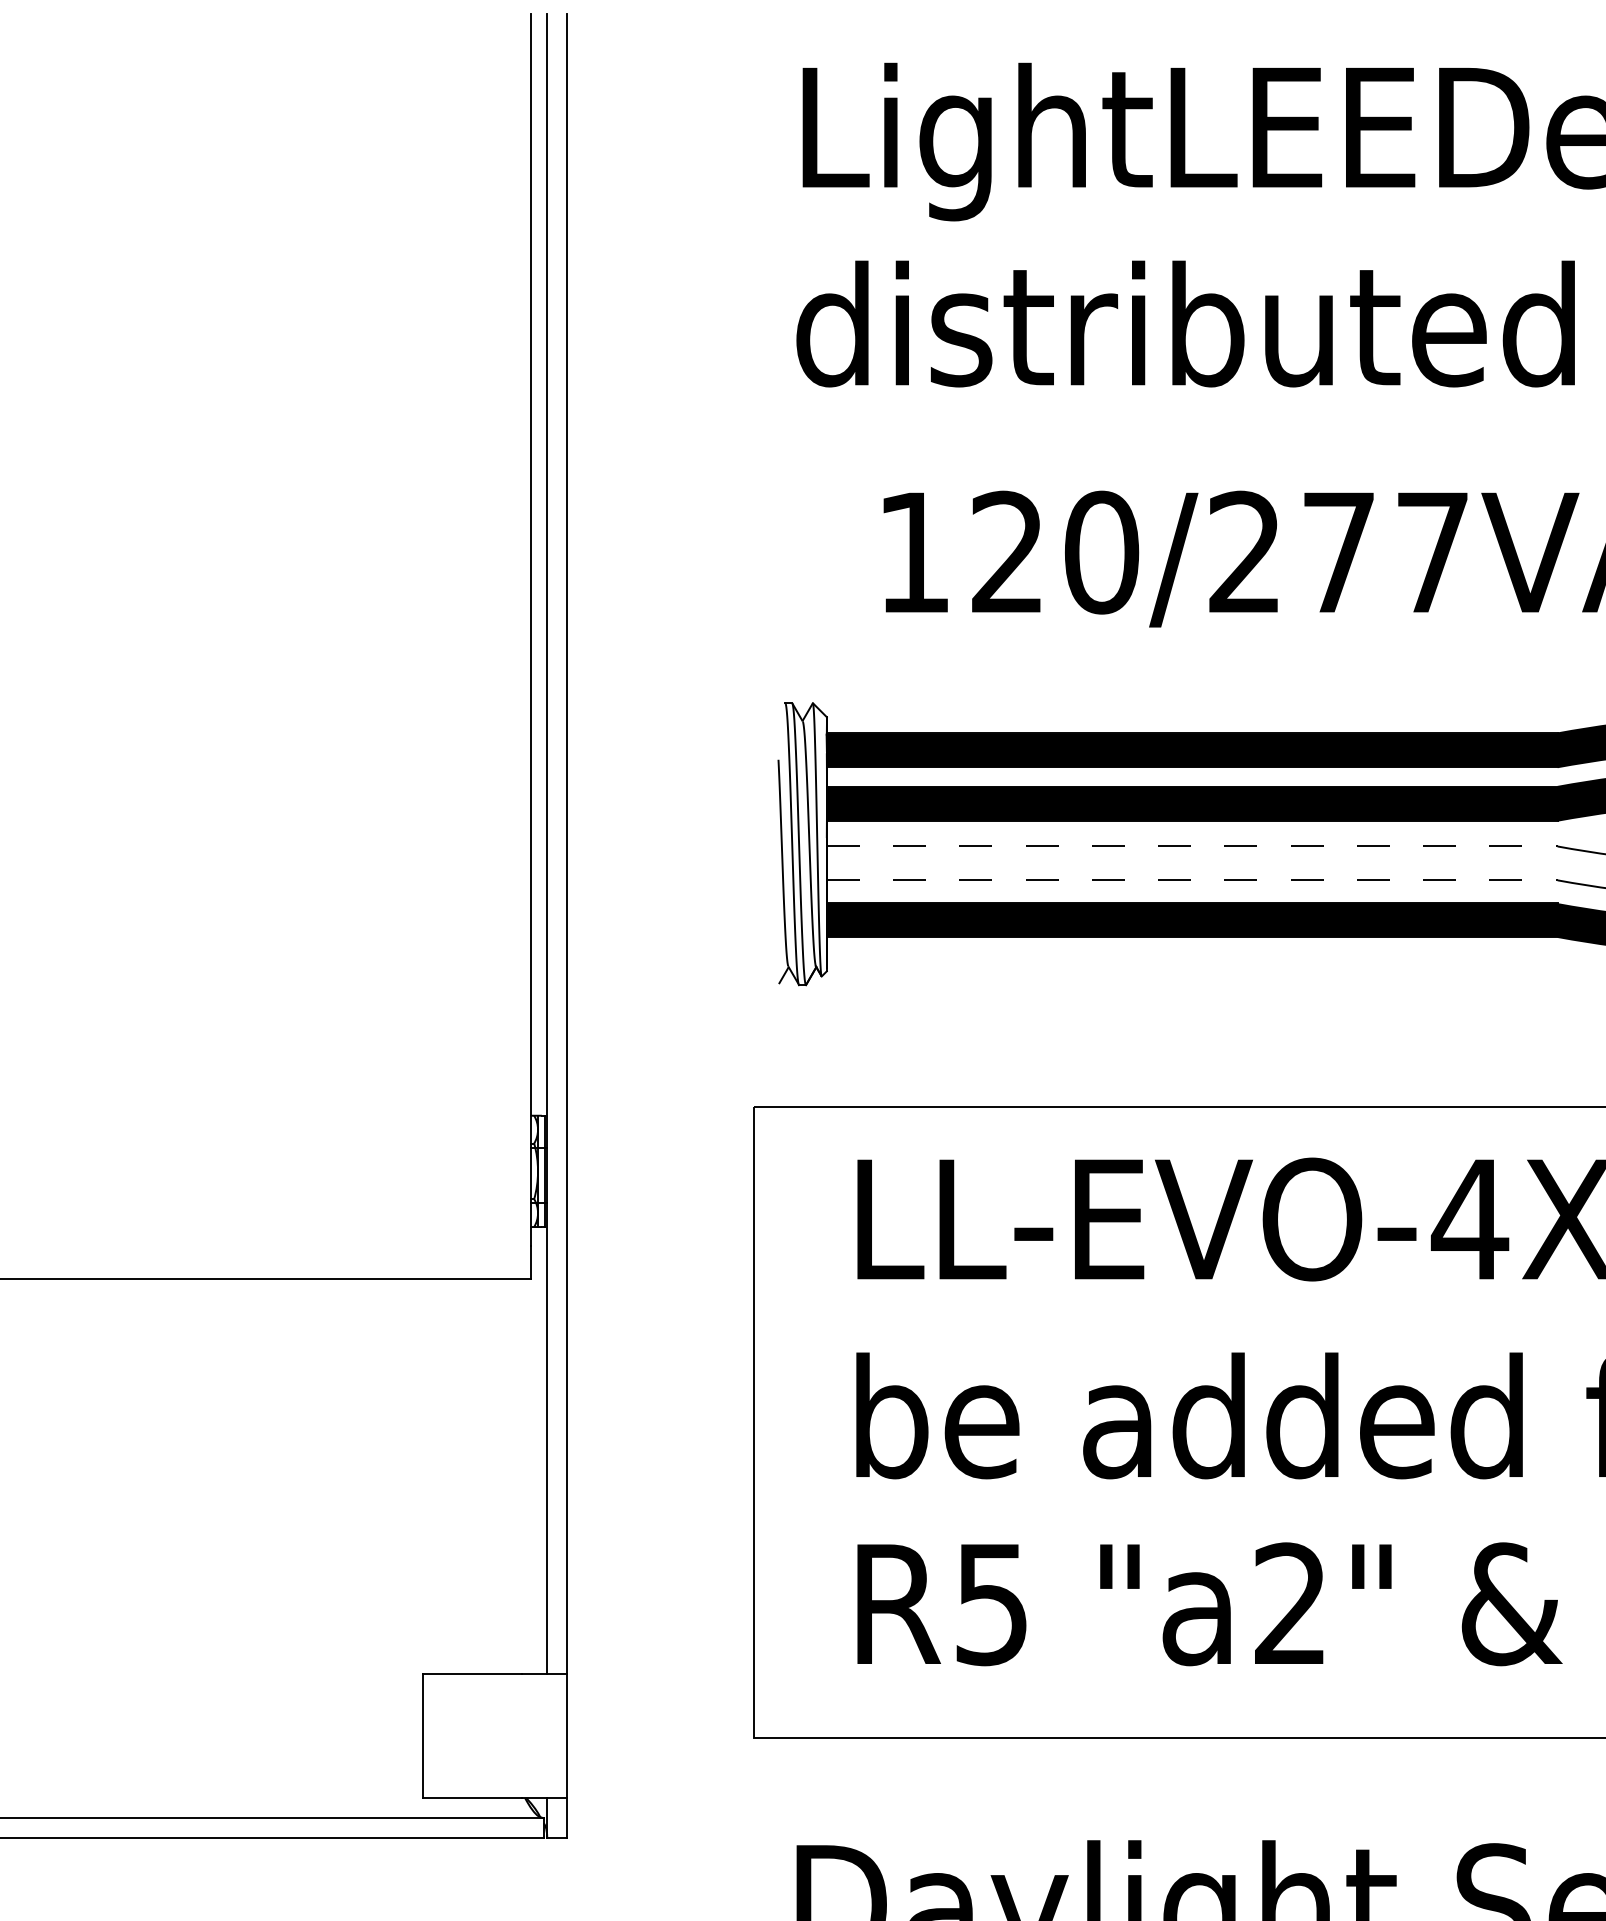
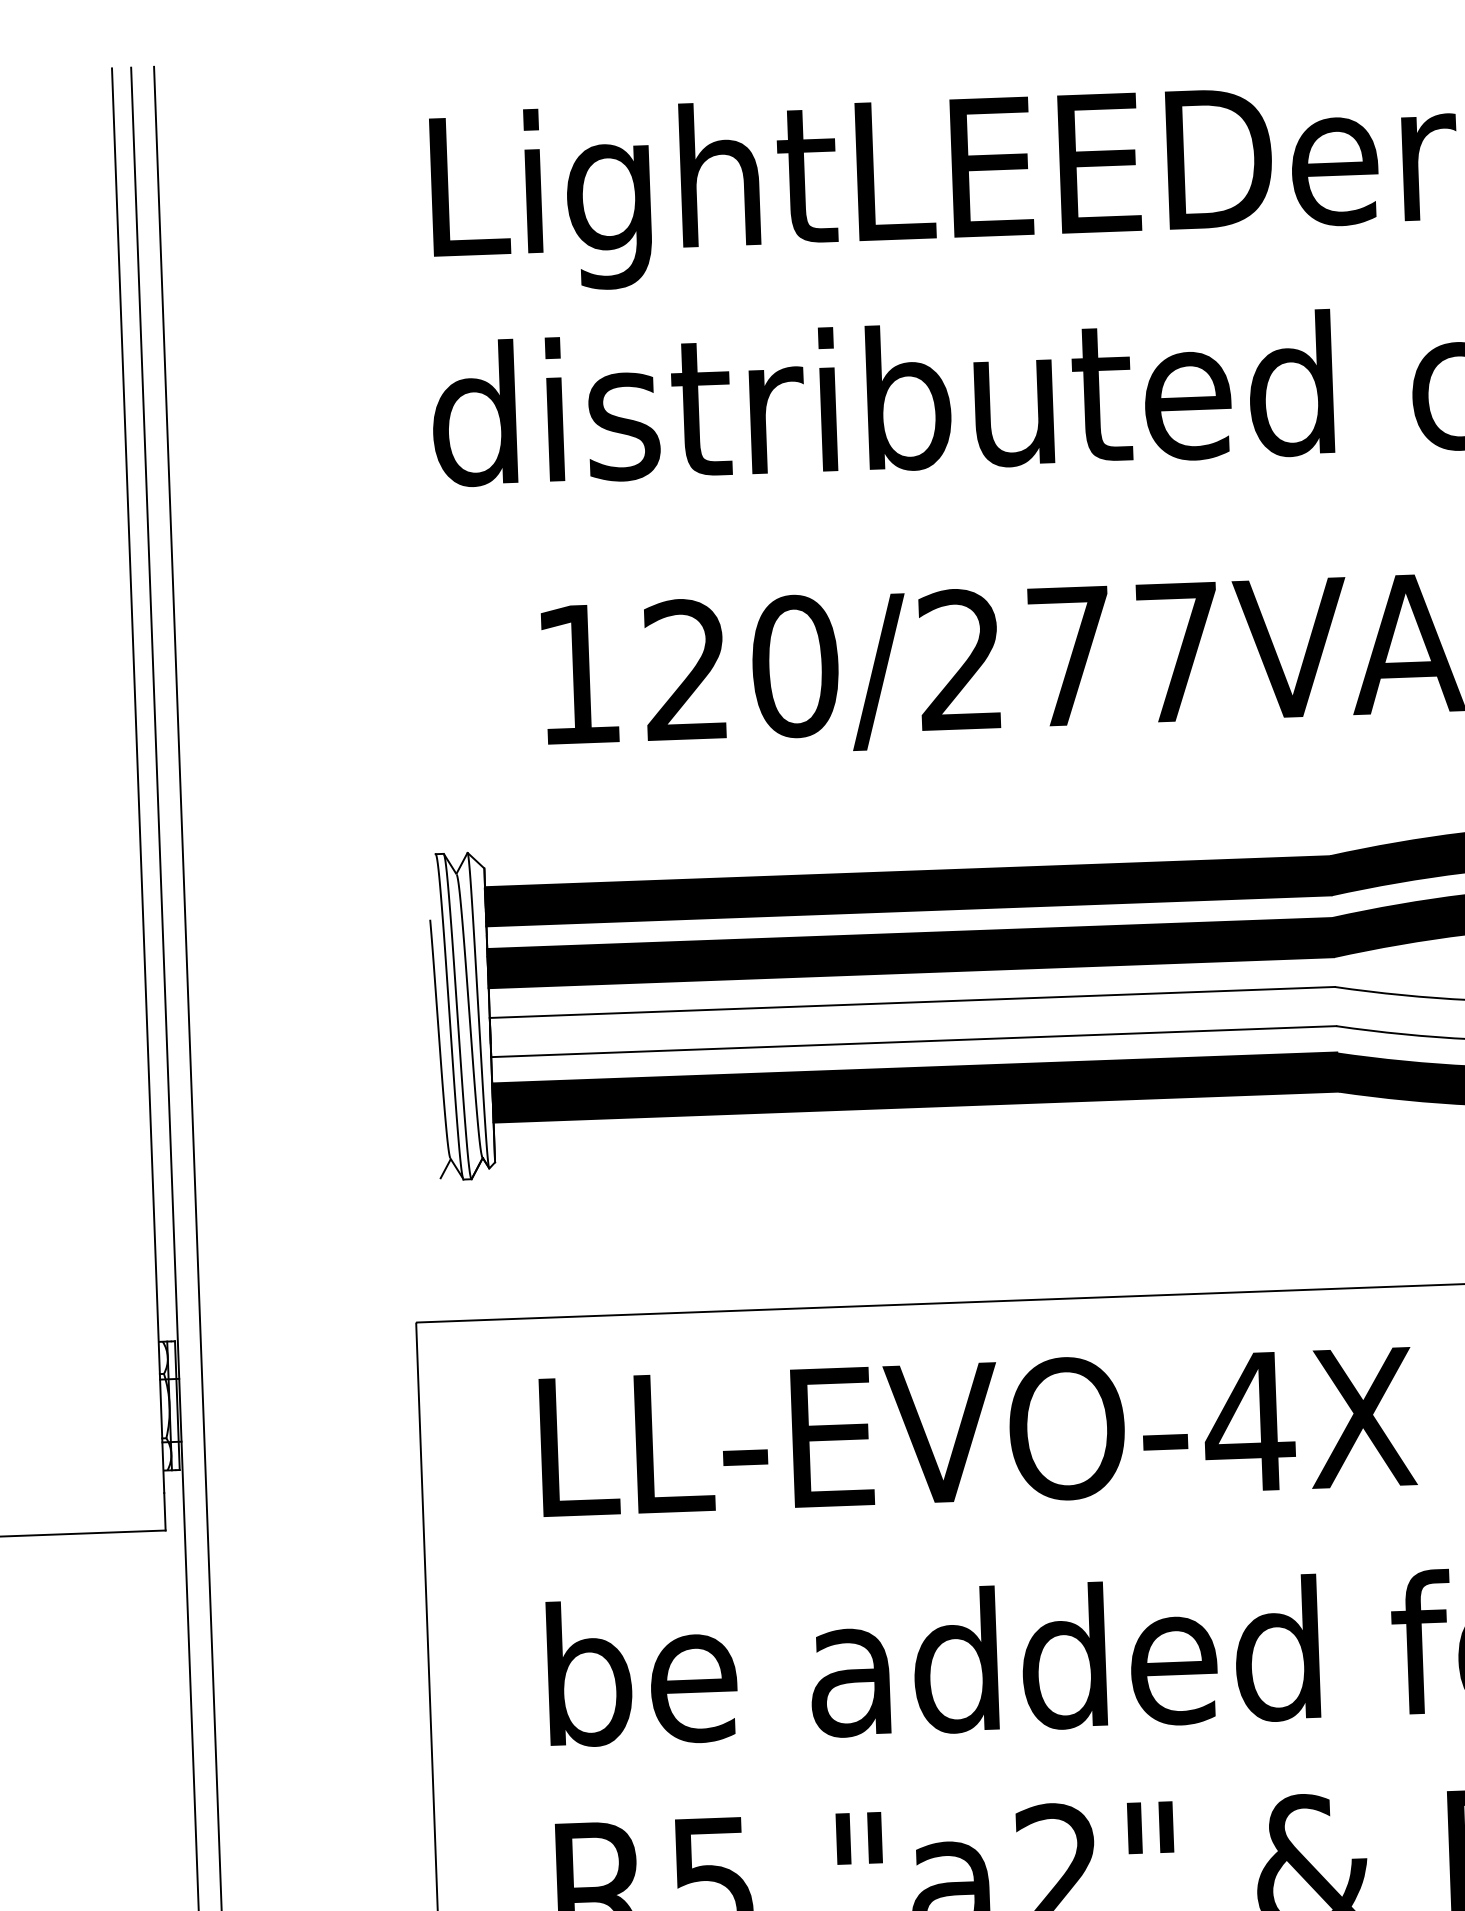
line: (1192, 846) -> (912, 1002), dashed -> solid
line: (1192, 880) -> (914, 1041), dashed -> solid

